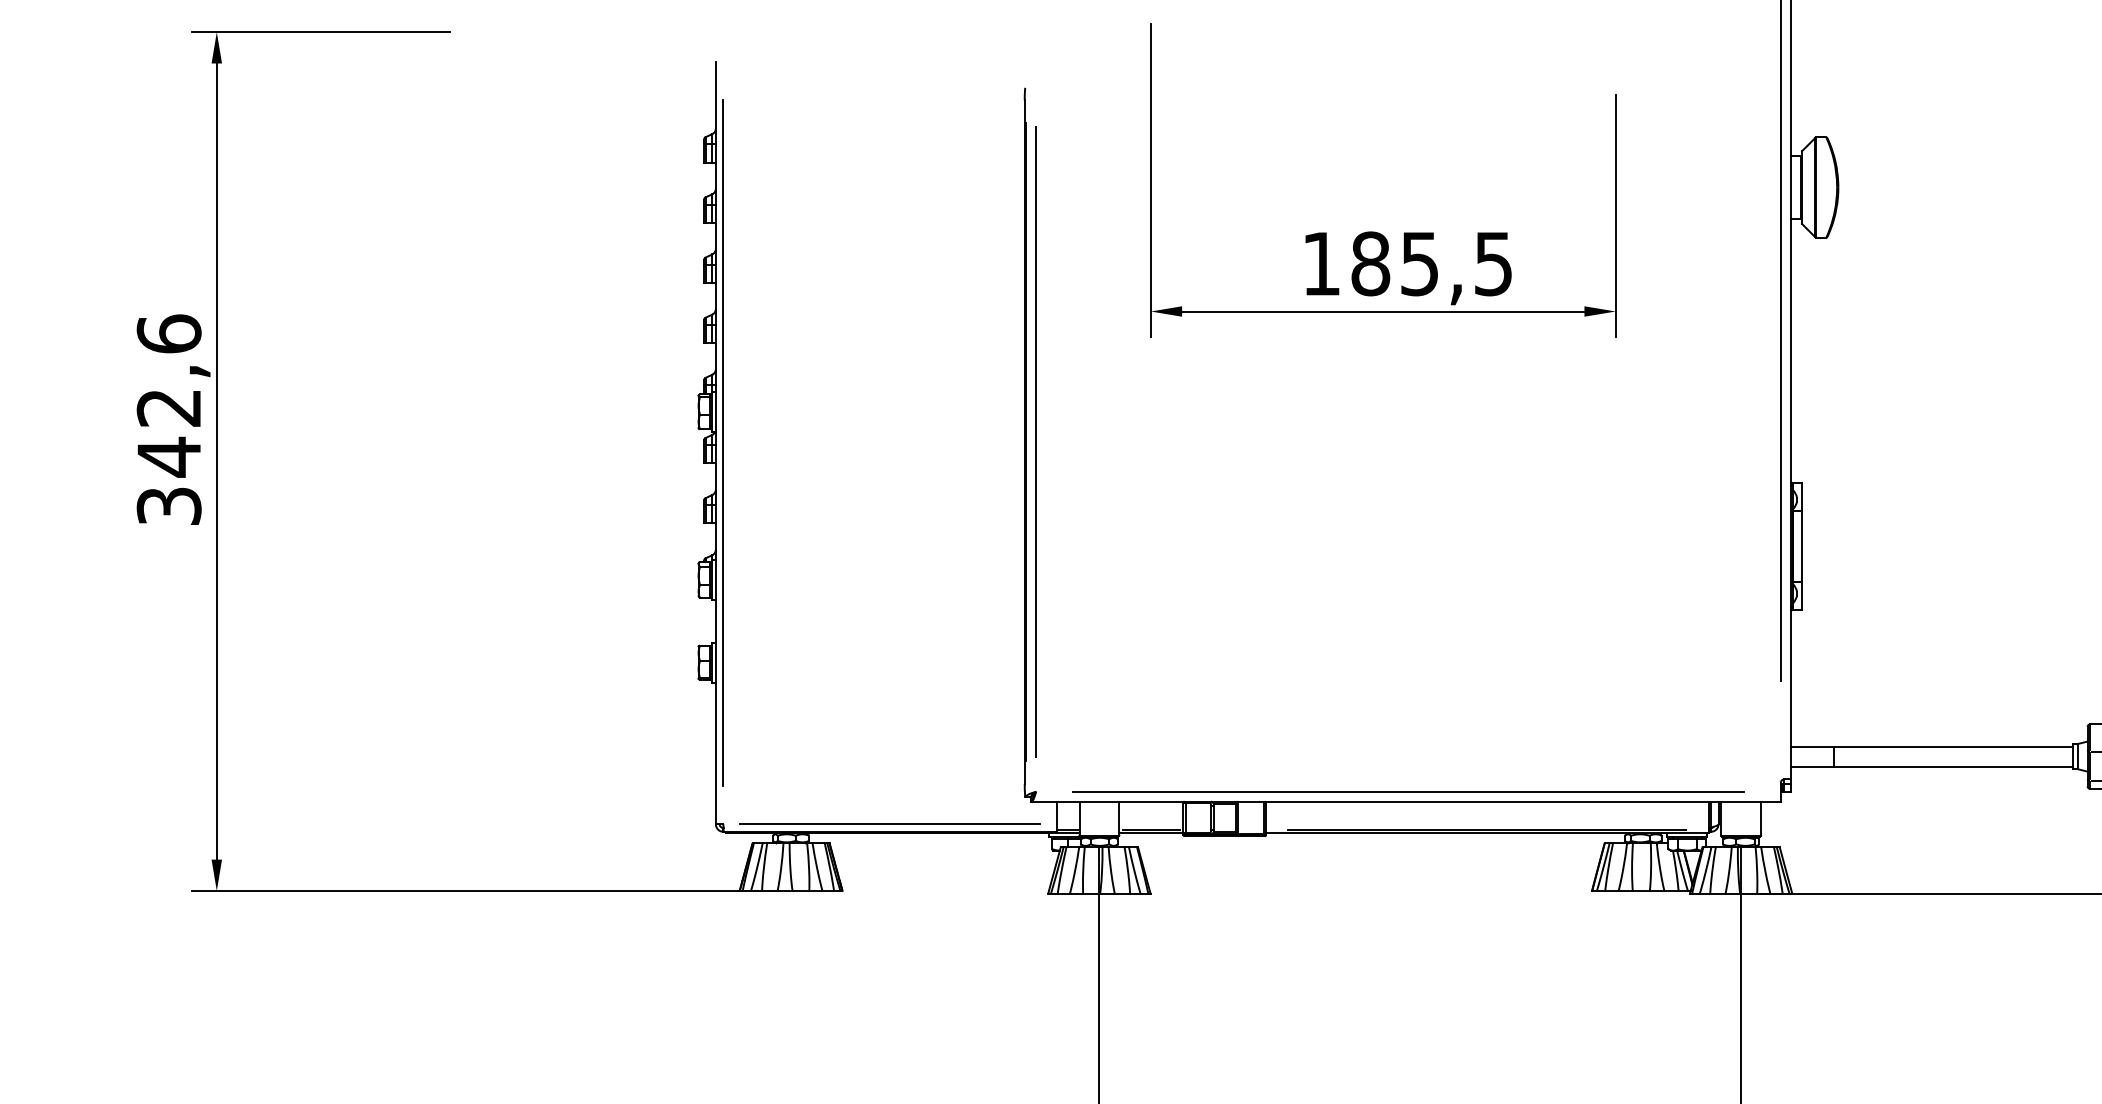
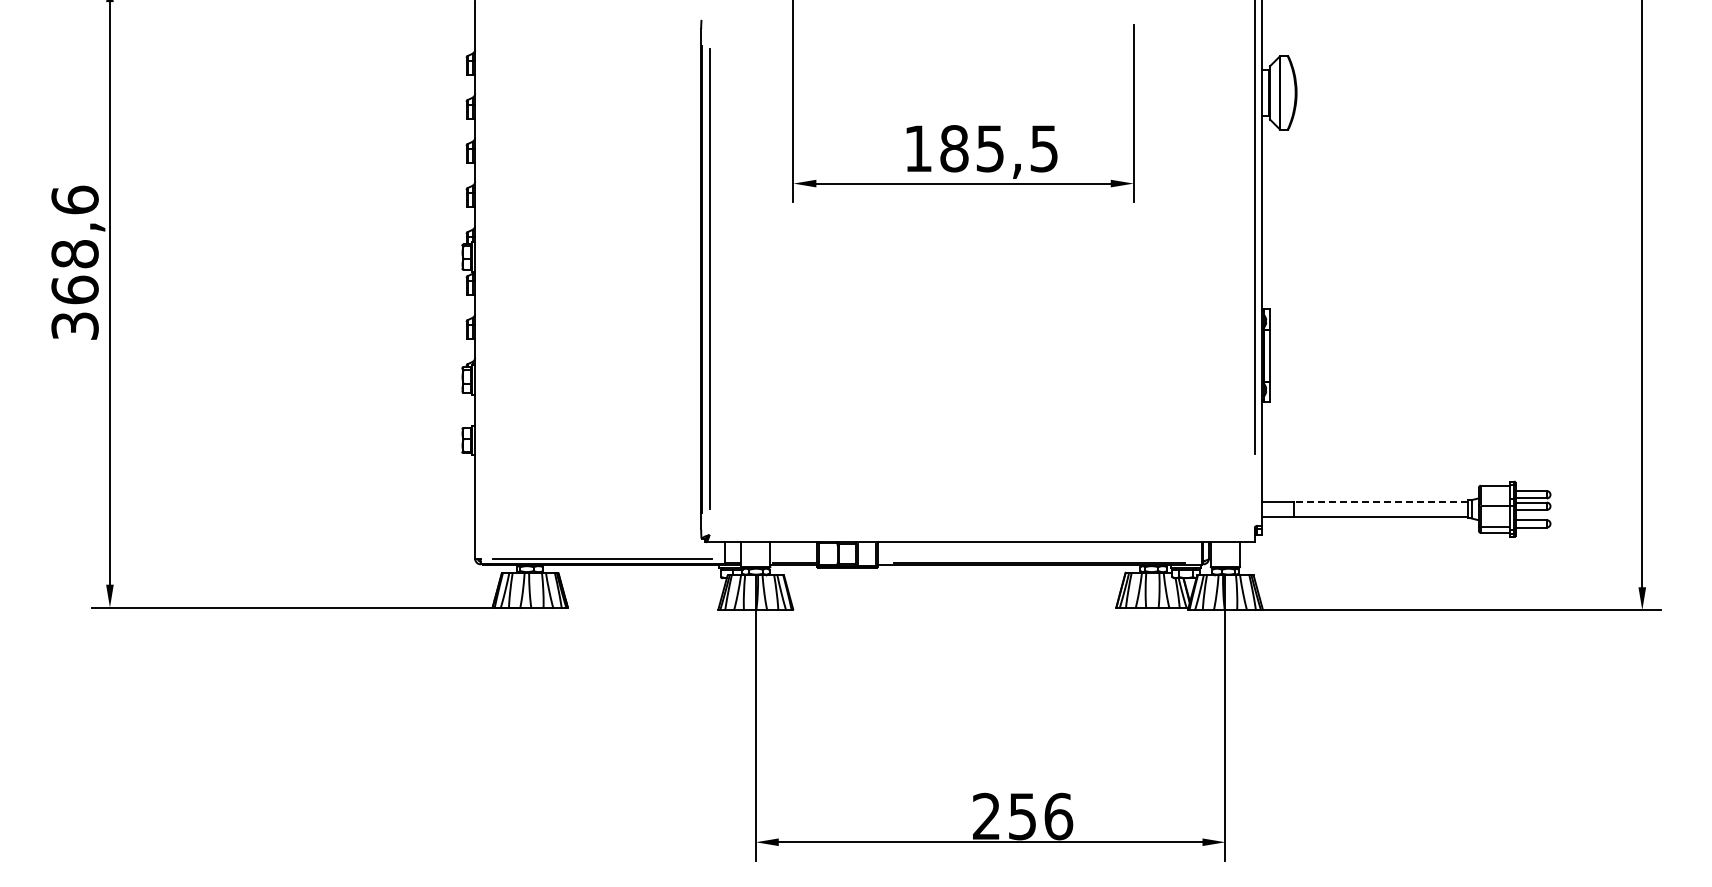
text: (168, 432) -> (74, 272), 342,6 -> 368,6
line: (723, 442) -> (480, 279), removed
line: (1953, 745) -> (1380, 501), solid -> dashed
line: (1407, 792) -> (981, 535), removed

